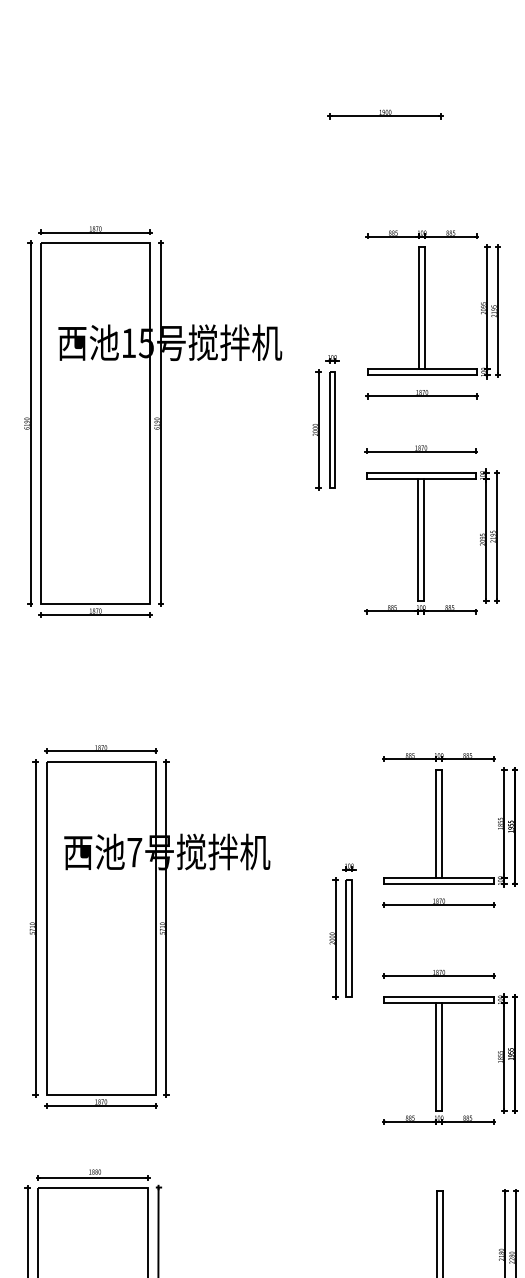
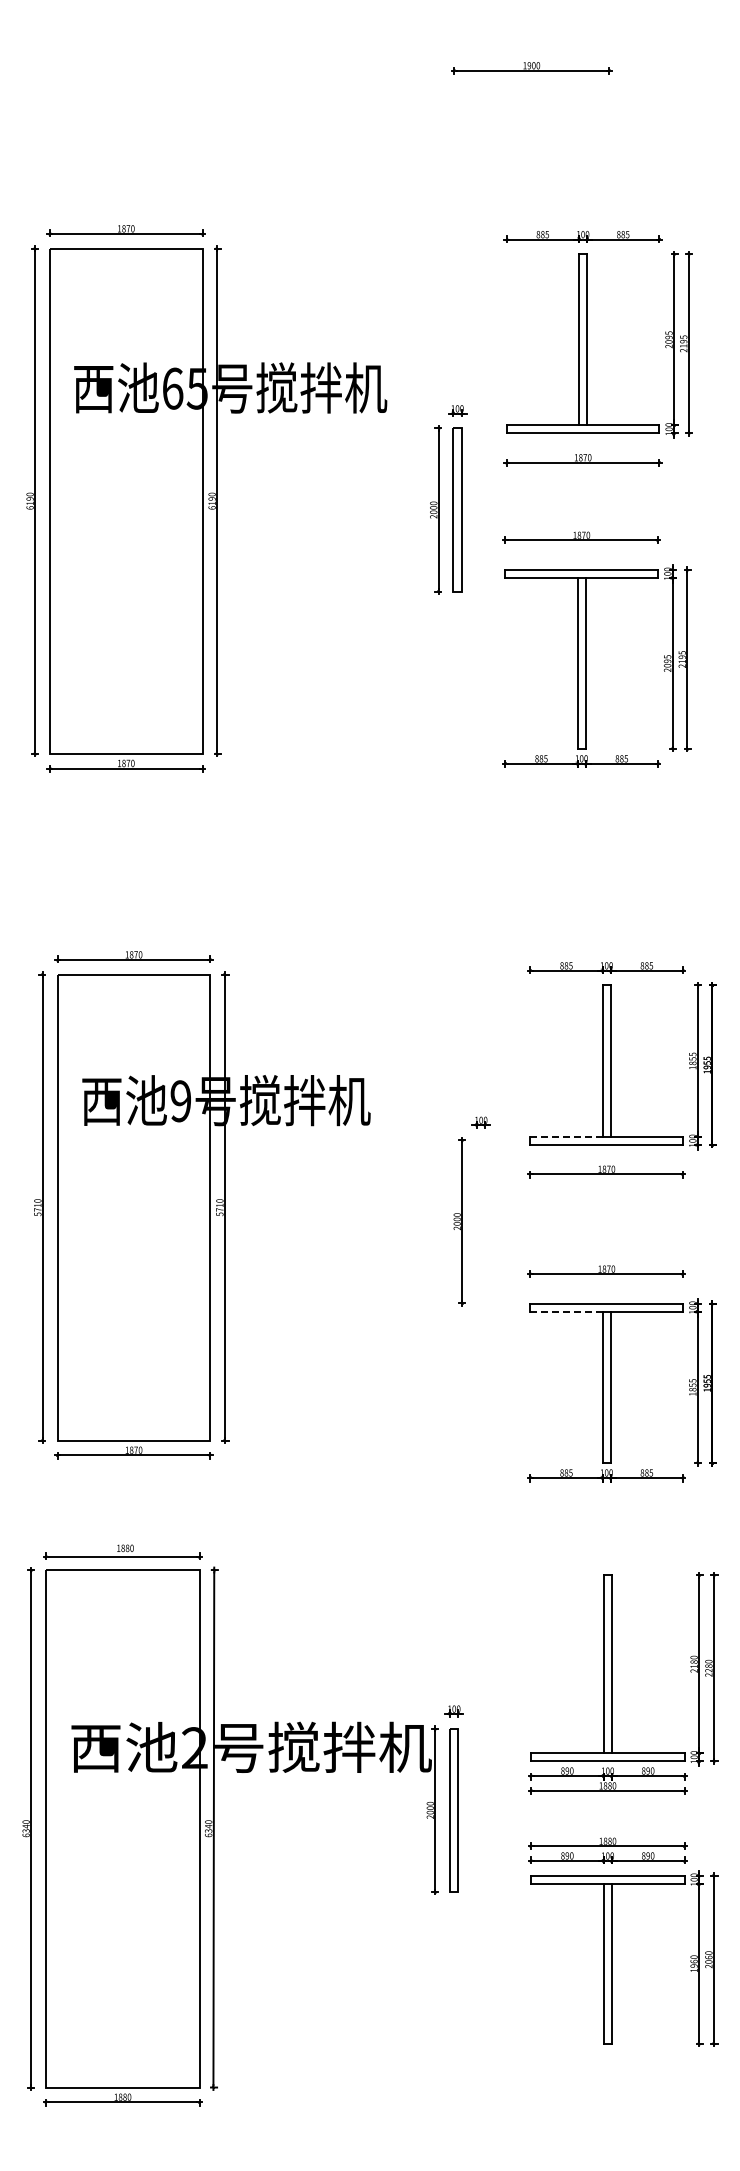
text: (129, 343) -> (173, 388), 15 -> 65
text: (134, 852) -> (180, 1101), 7 -> 9
line: (410, 877) -> (566, 1136), solid -> dashed
part: (348, 938) -> (480, 1221), removed
line: (410, 1002) -> (566, 1311), solid -> dashed

